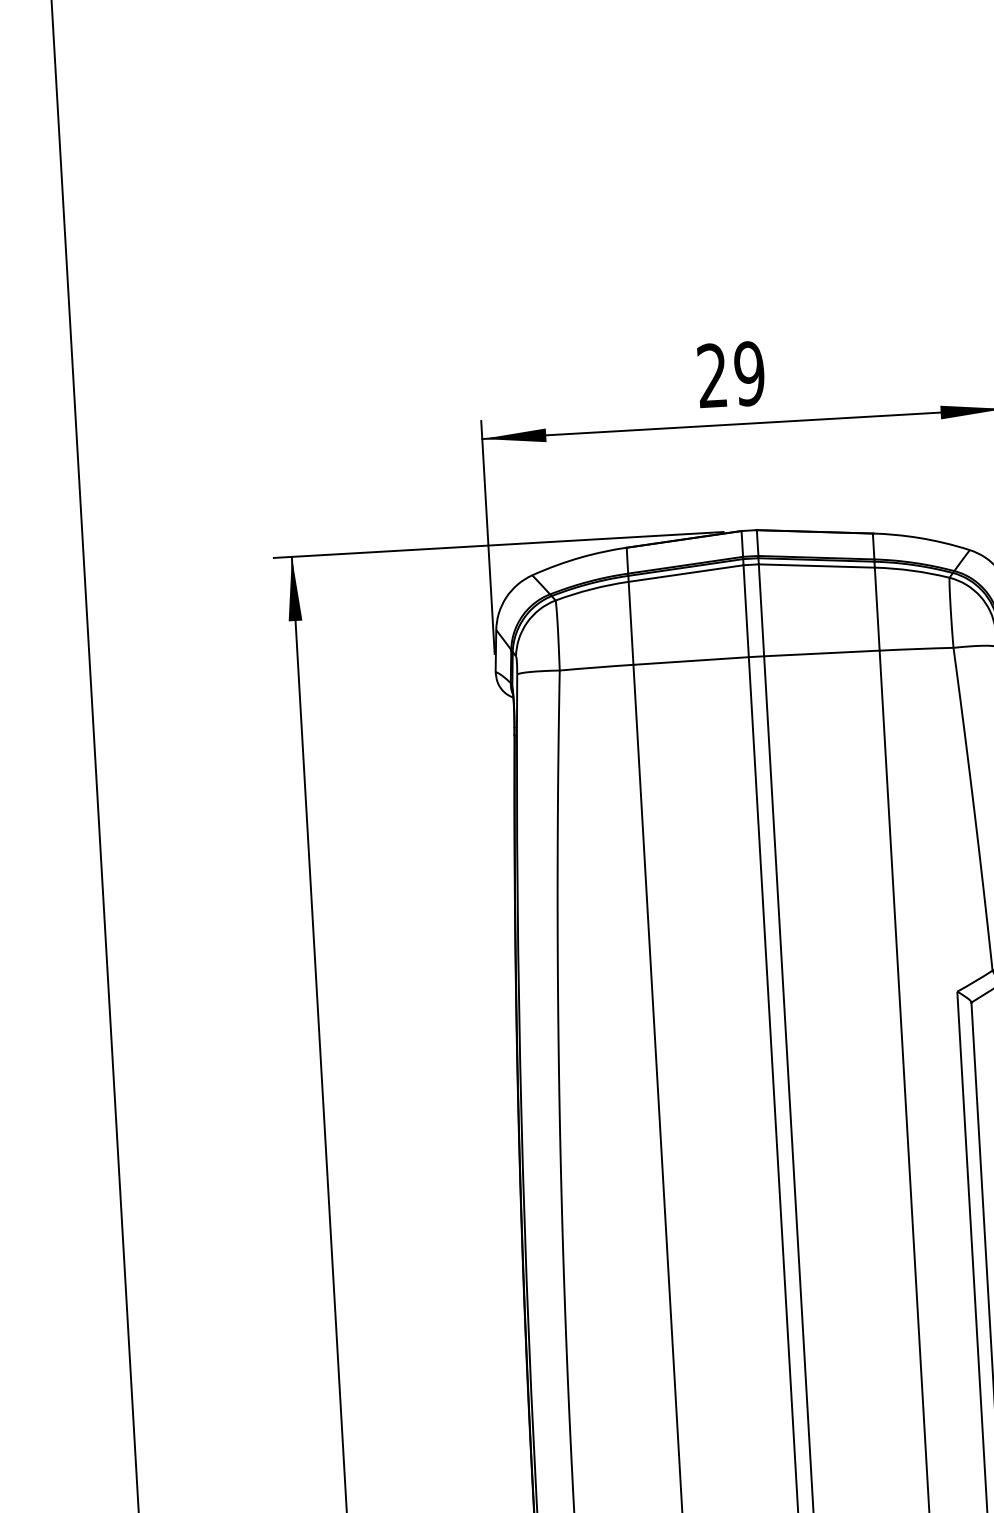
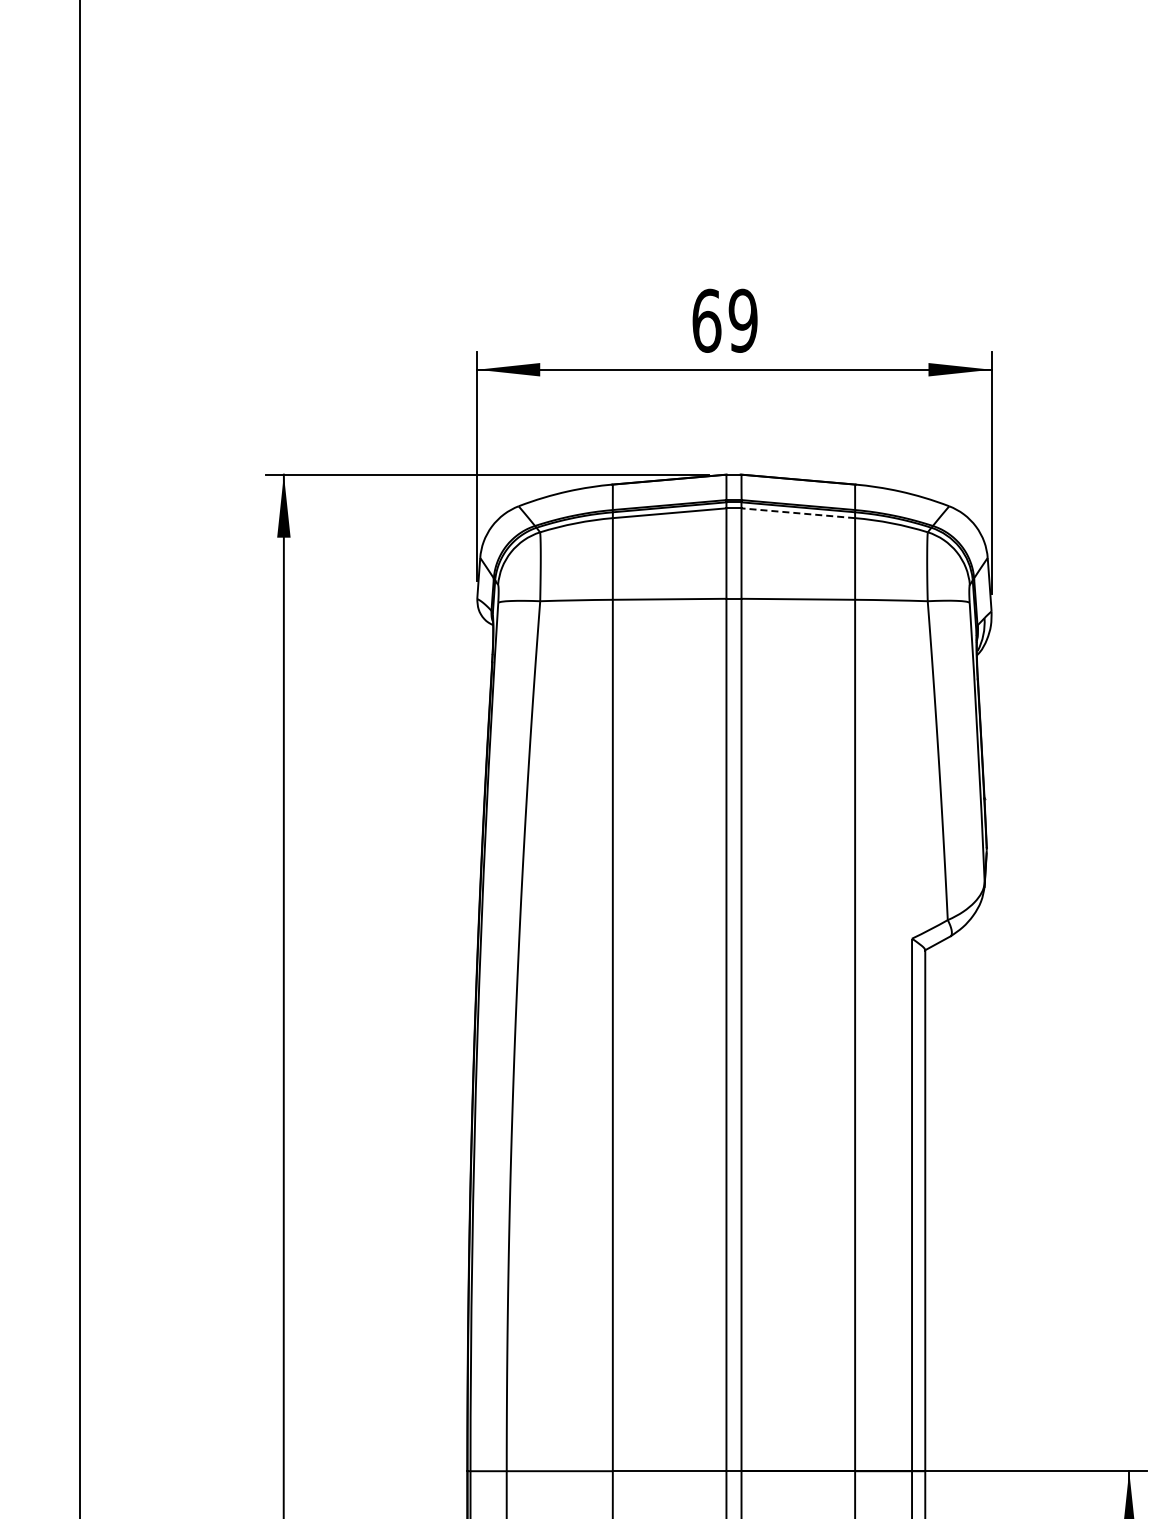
text: (712, 375) -> (706, 320), 29 -> 69
line: (816, 566) -> (797, 513), solid -> dashed

